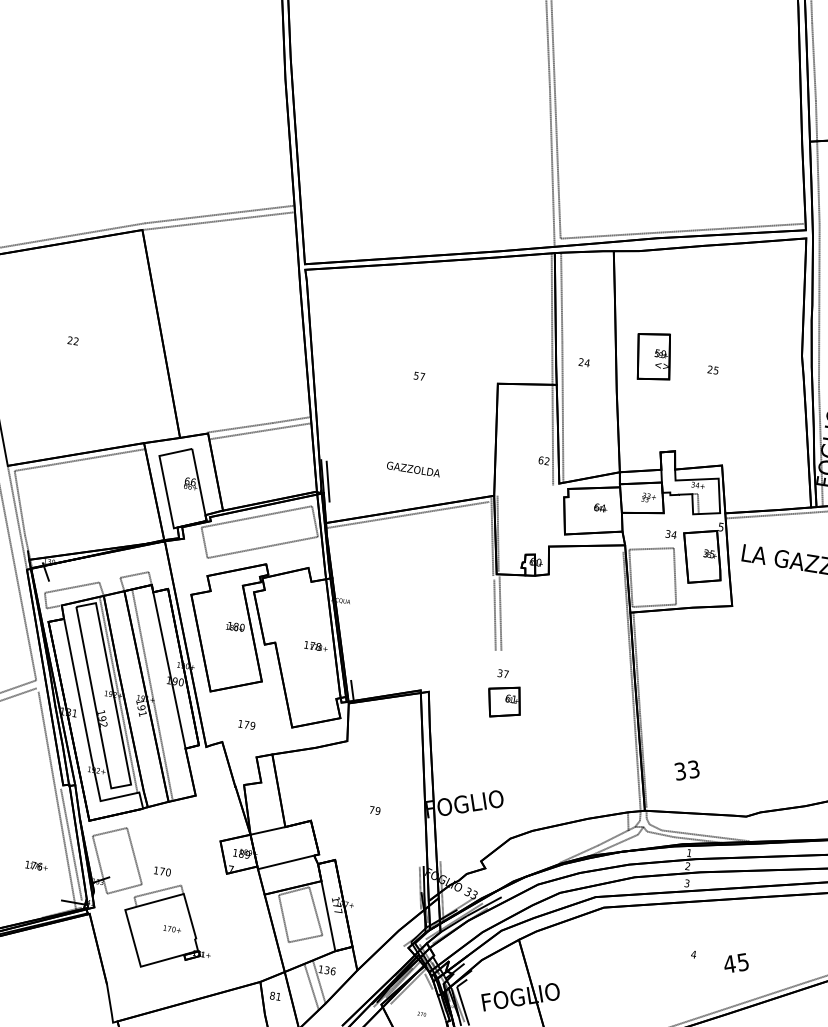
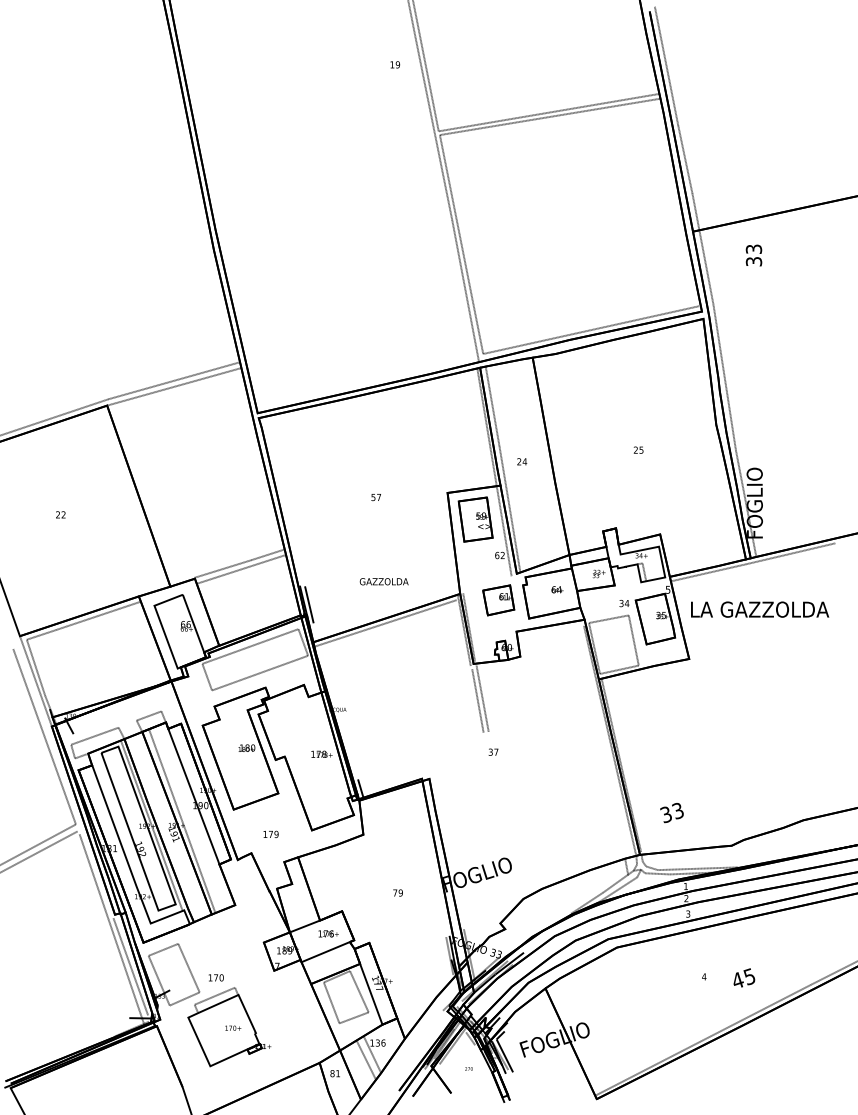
part: (653, 356) -> (475, 519), moved
part: (504, 702) -> (498, 600), moved
text: (36, 865) -> (328, 933), moved

